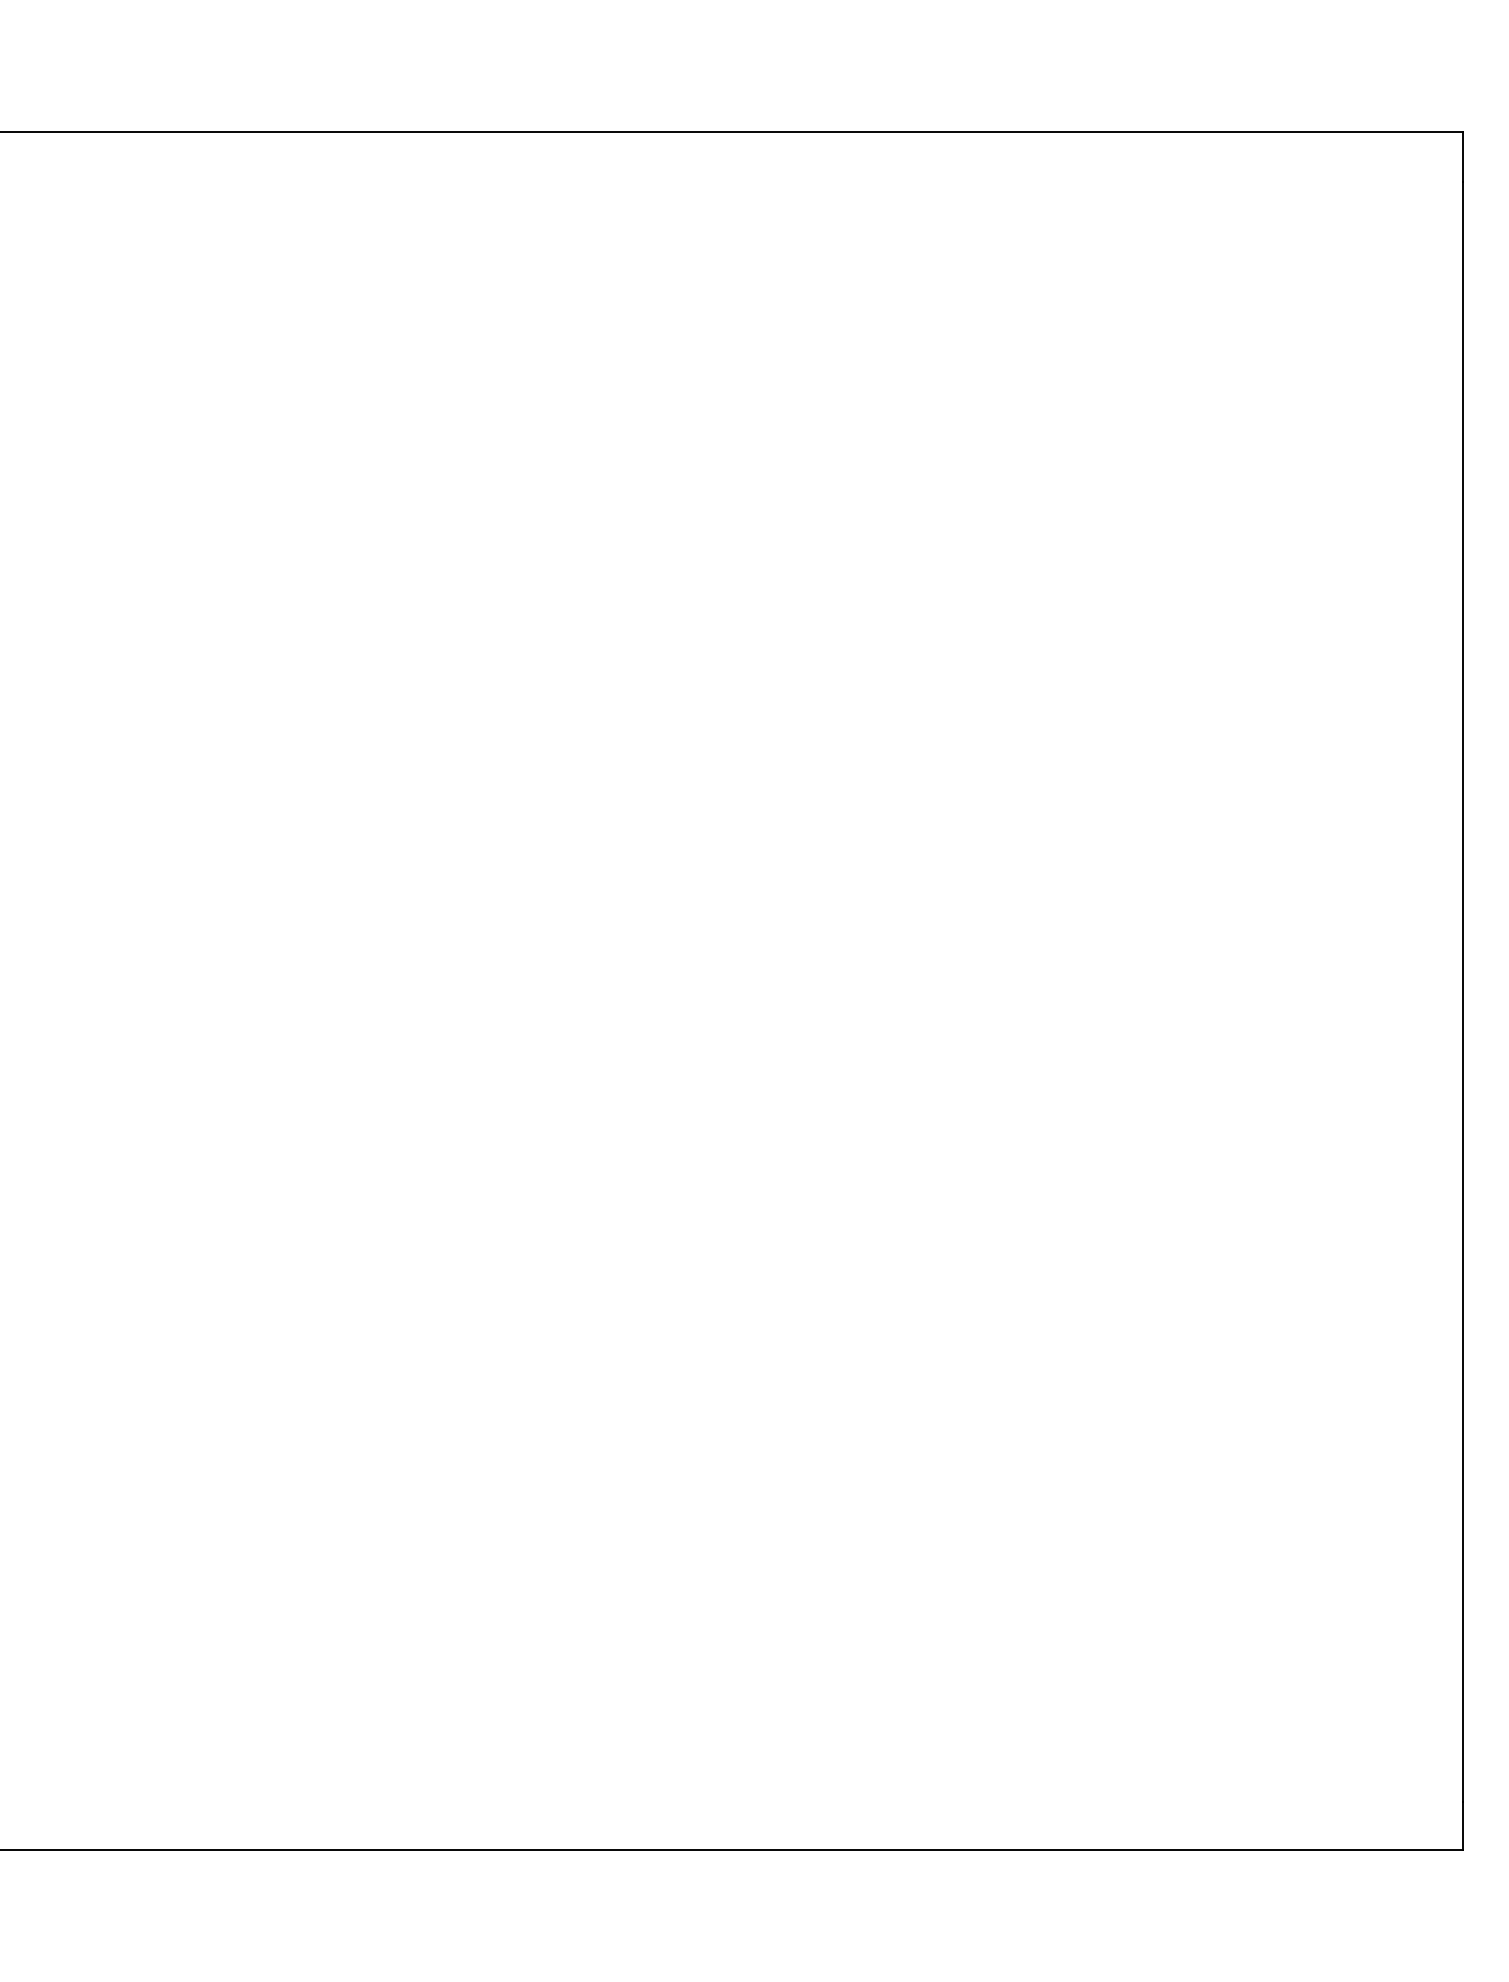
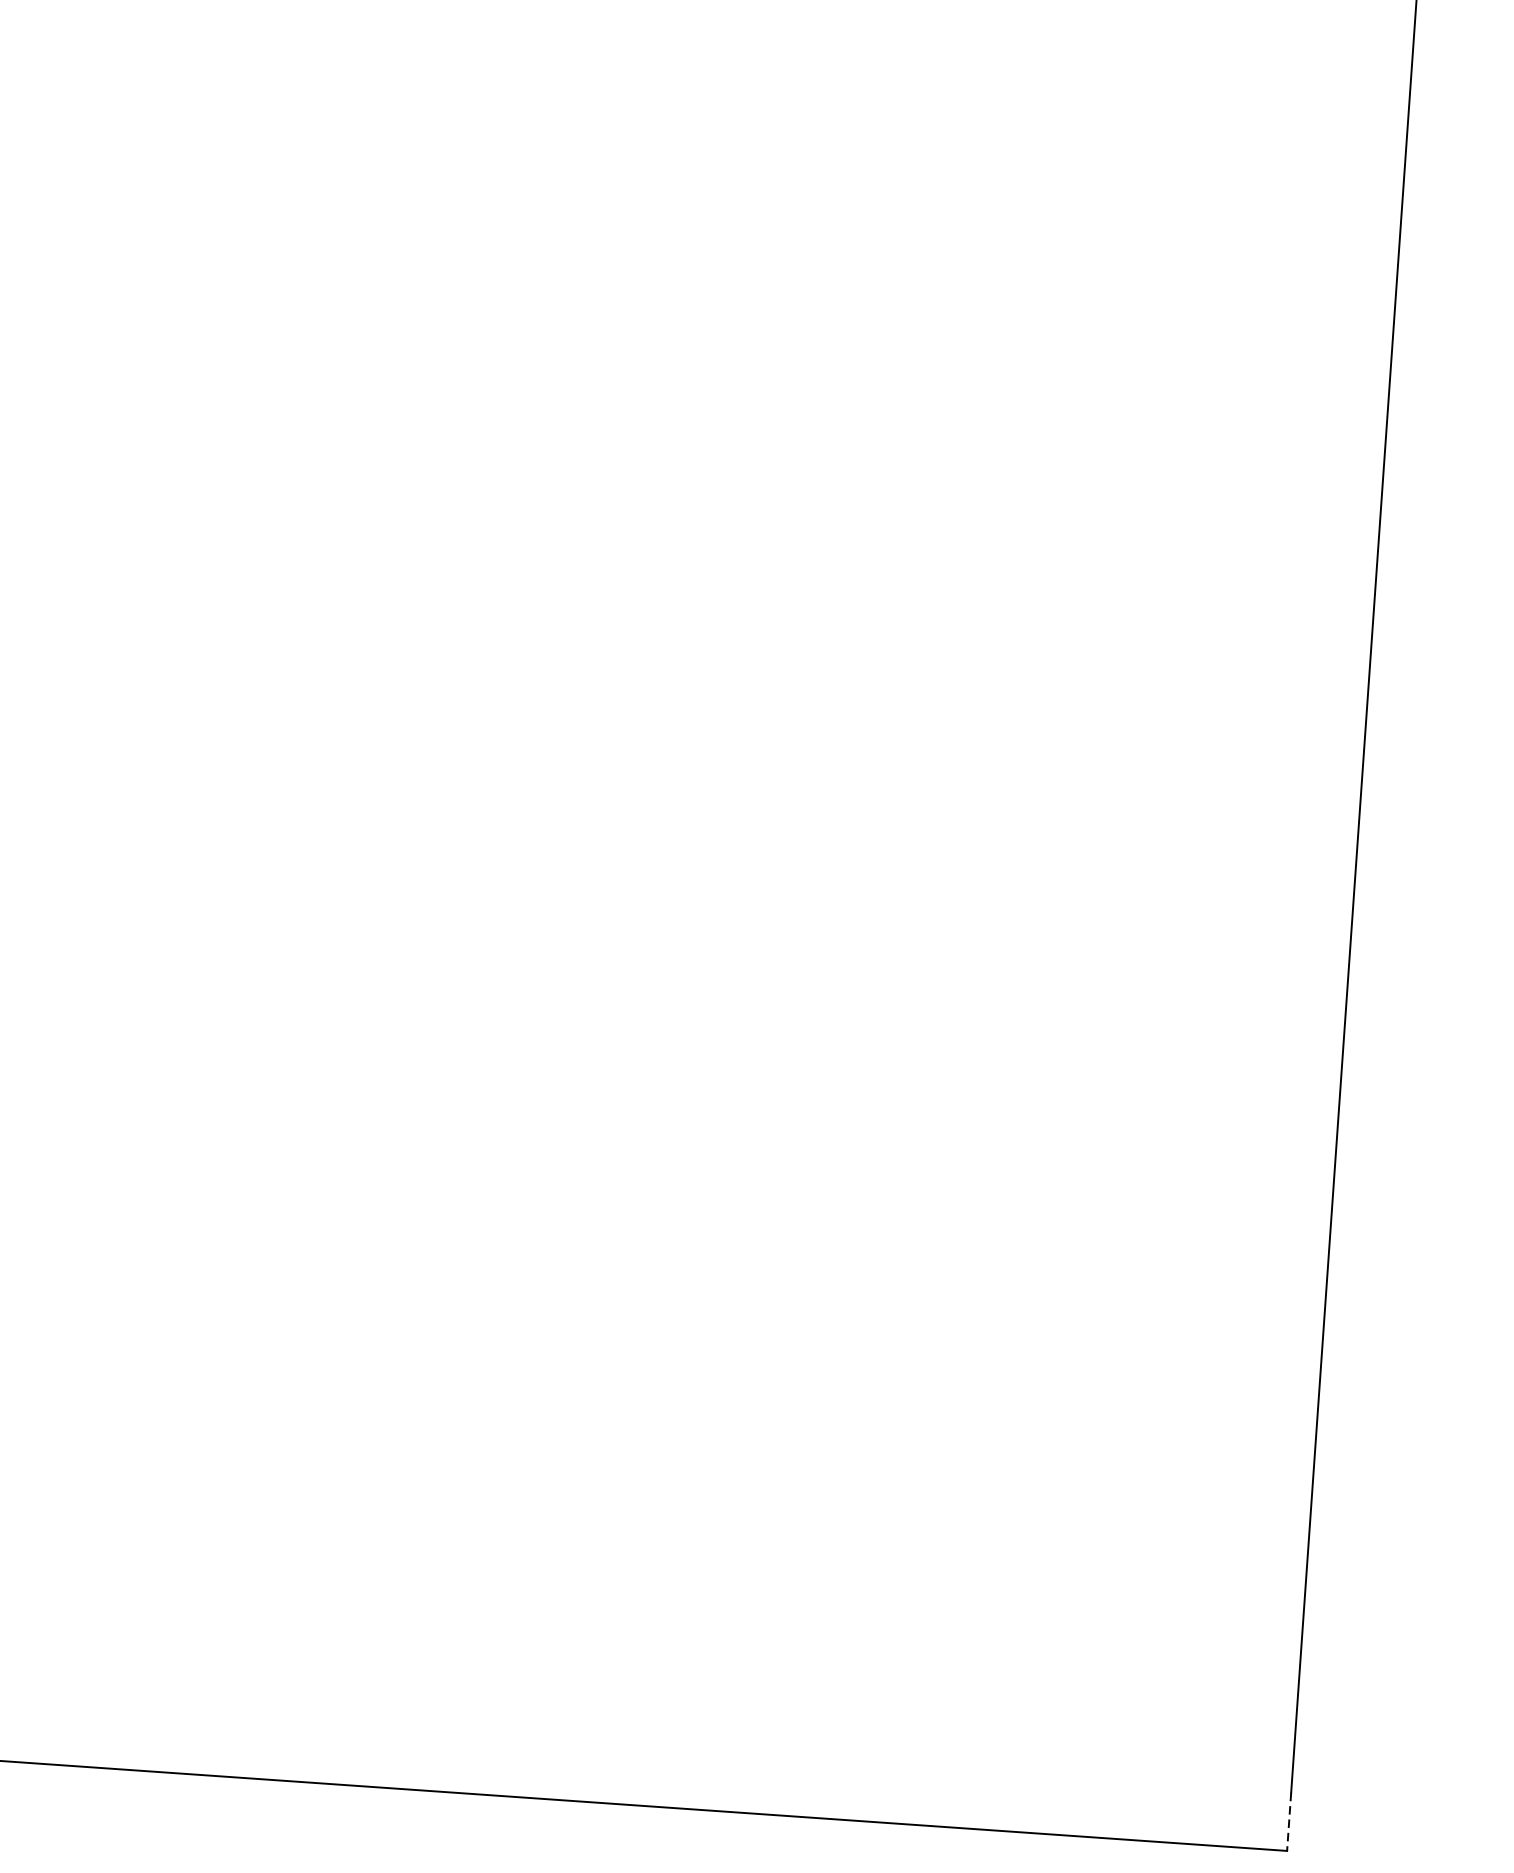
line: (1462, 1826) -> (1288, 1821), solid -> dashed

